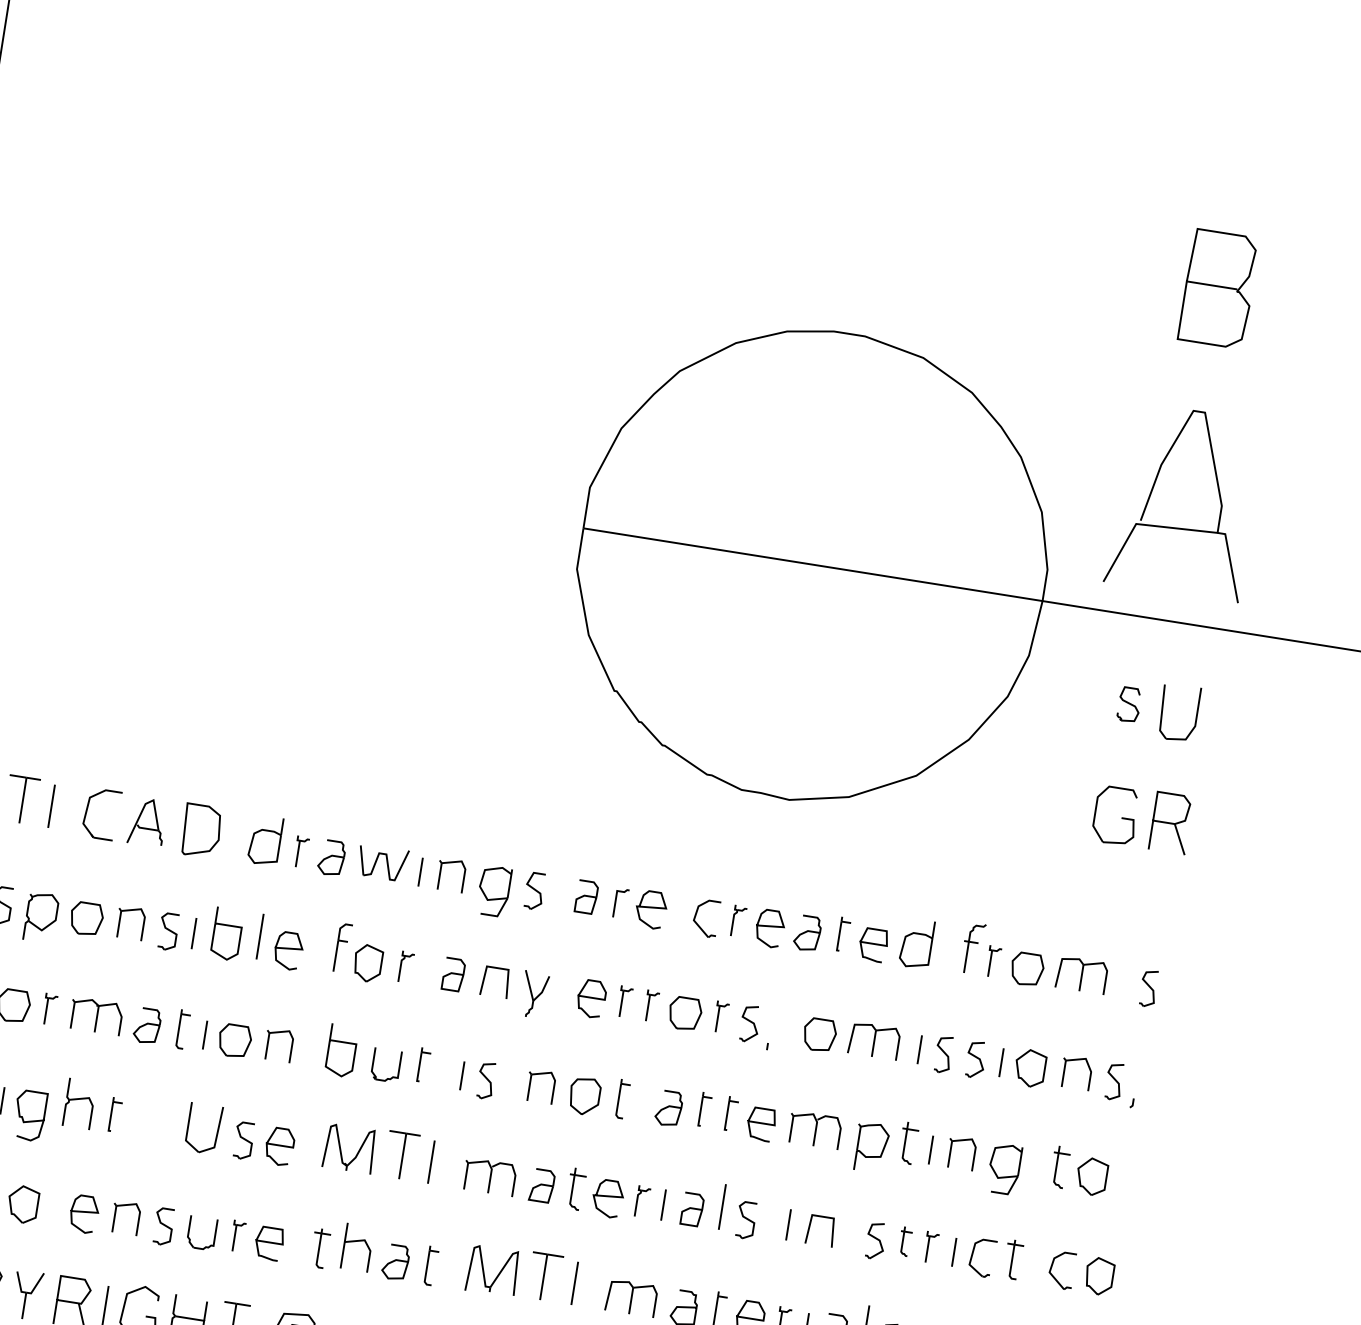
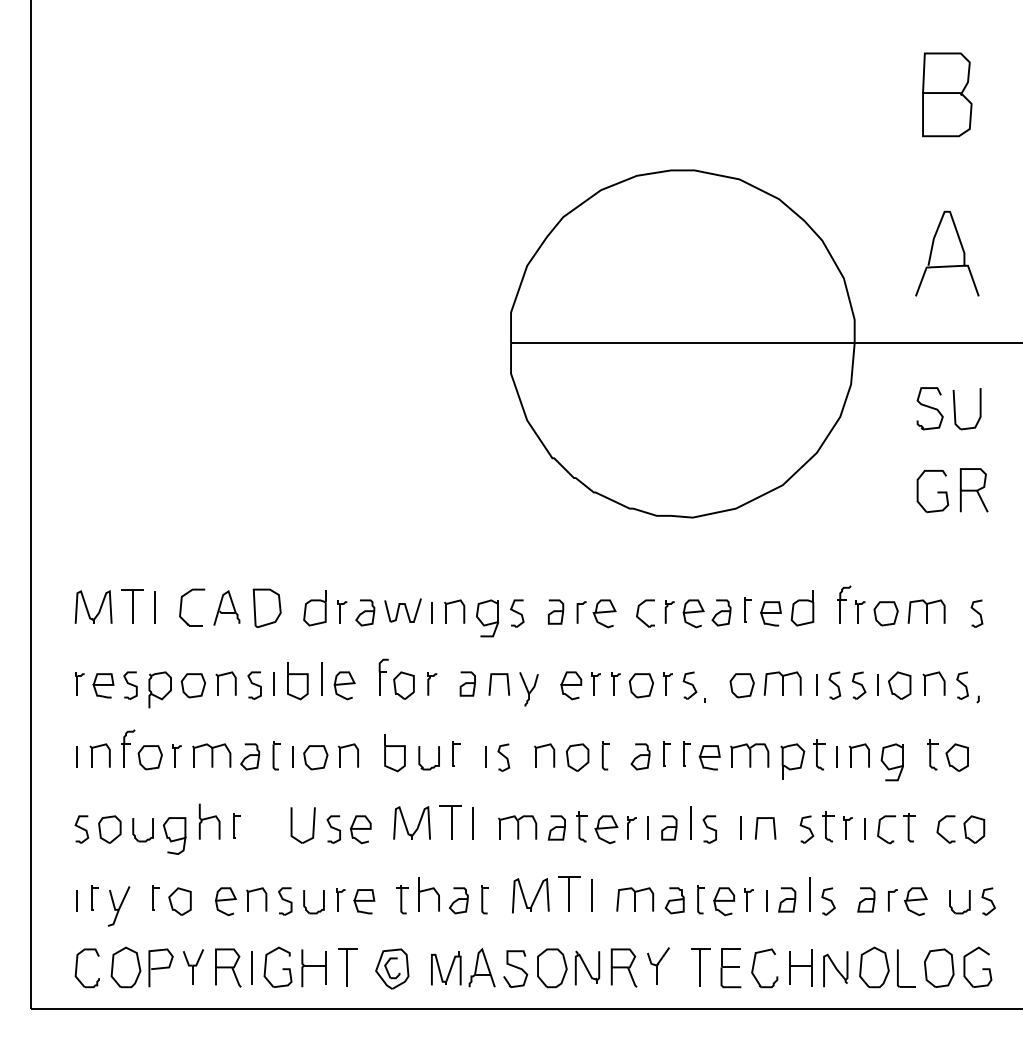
part: (1185, 500) -> (947, 253), size x0.62
part: (1128, 704) -> (929, 408), size x1.67
part: (905, 1241) -> (828, 826), size x1.43

